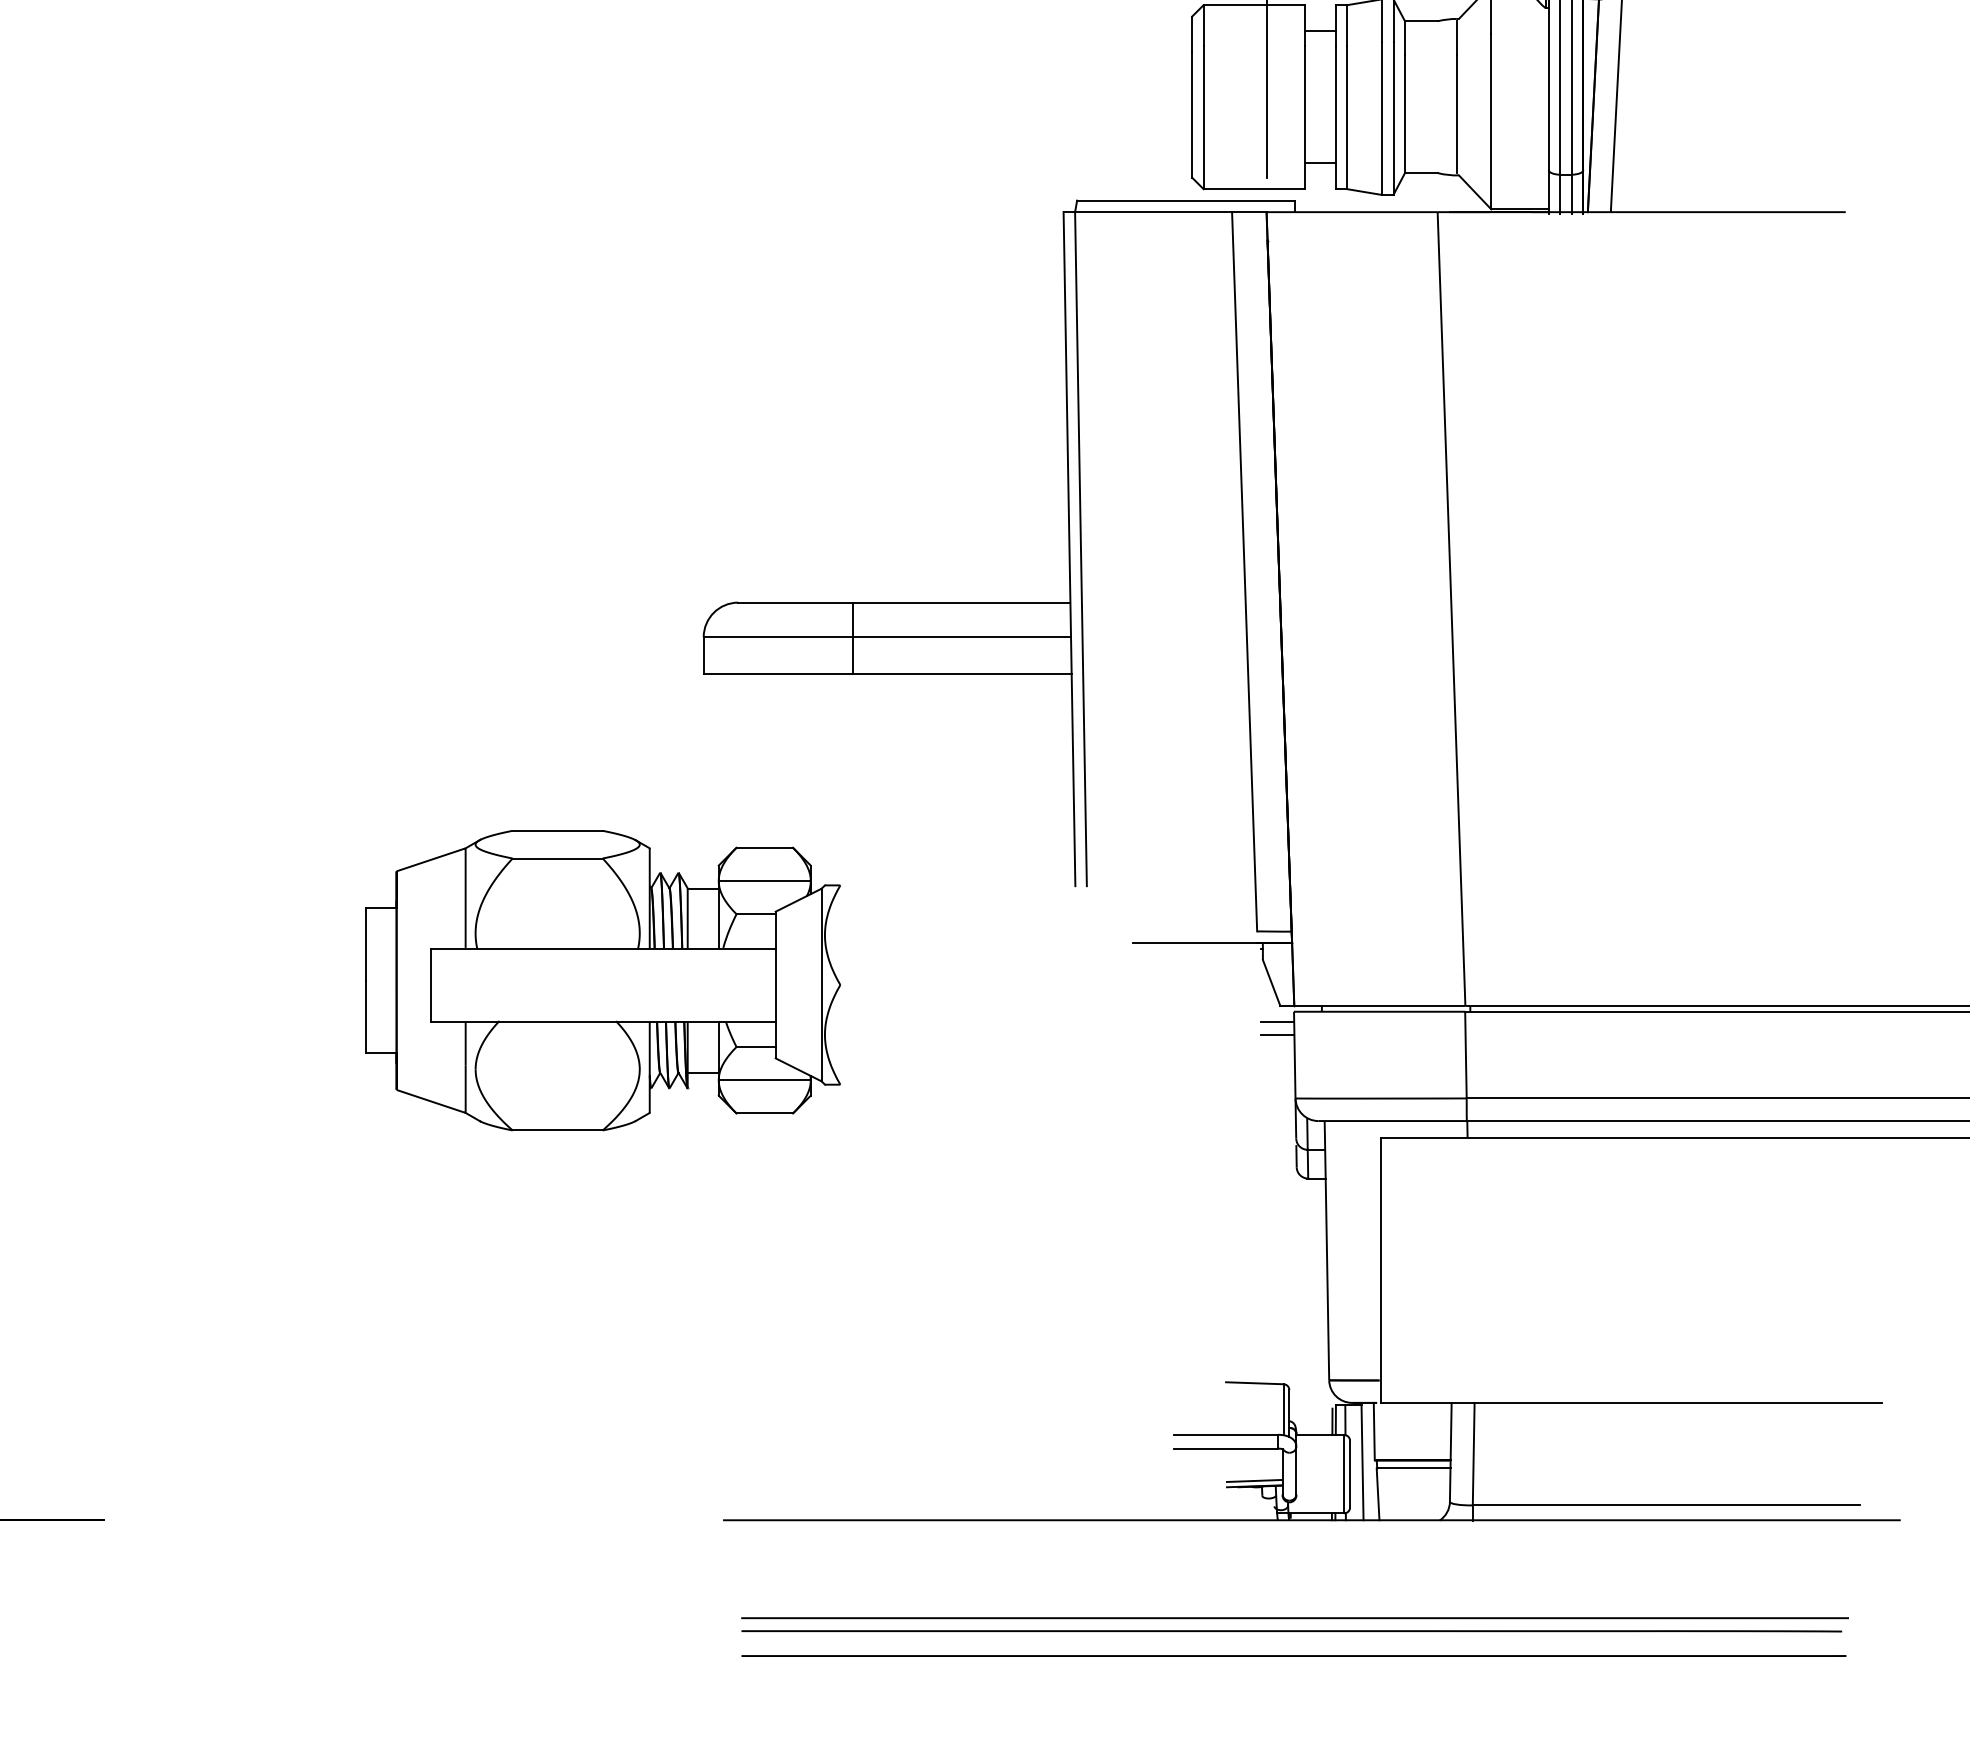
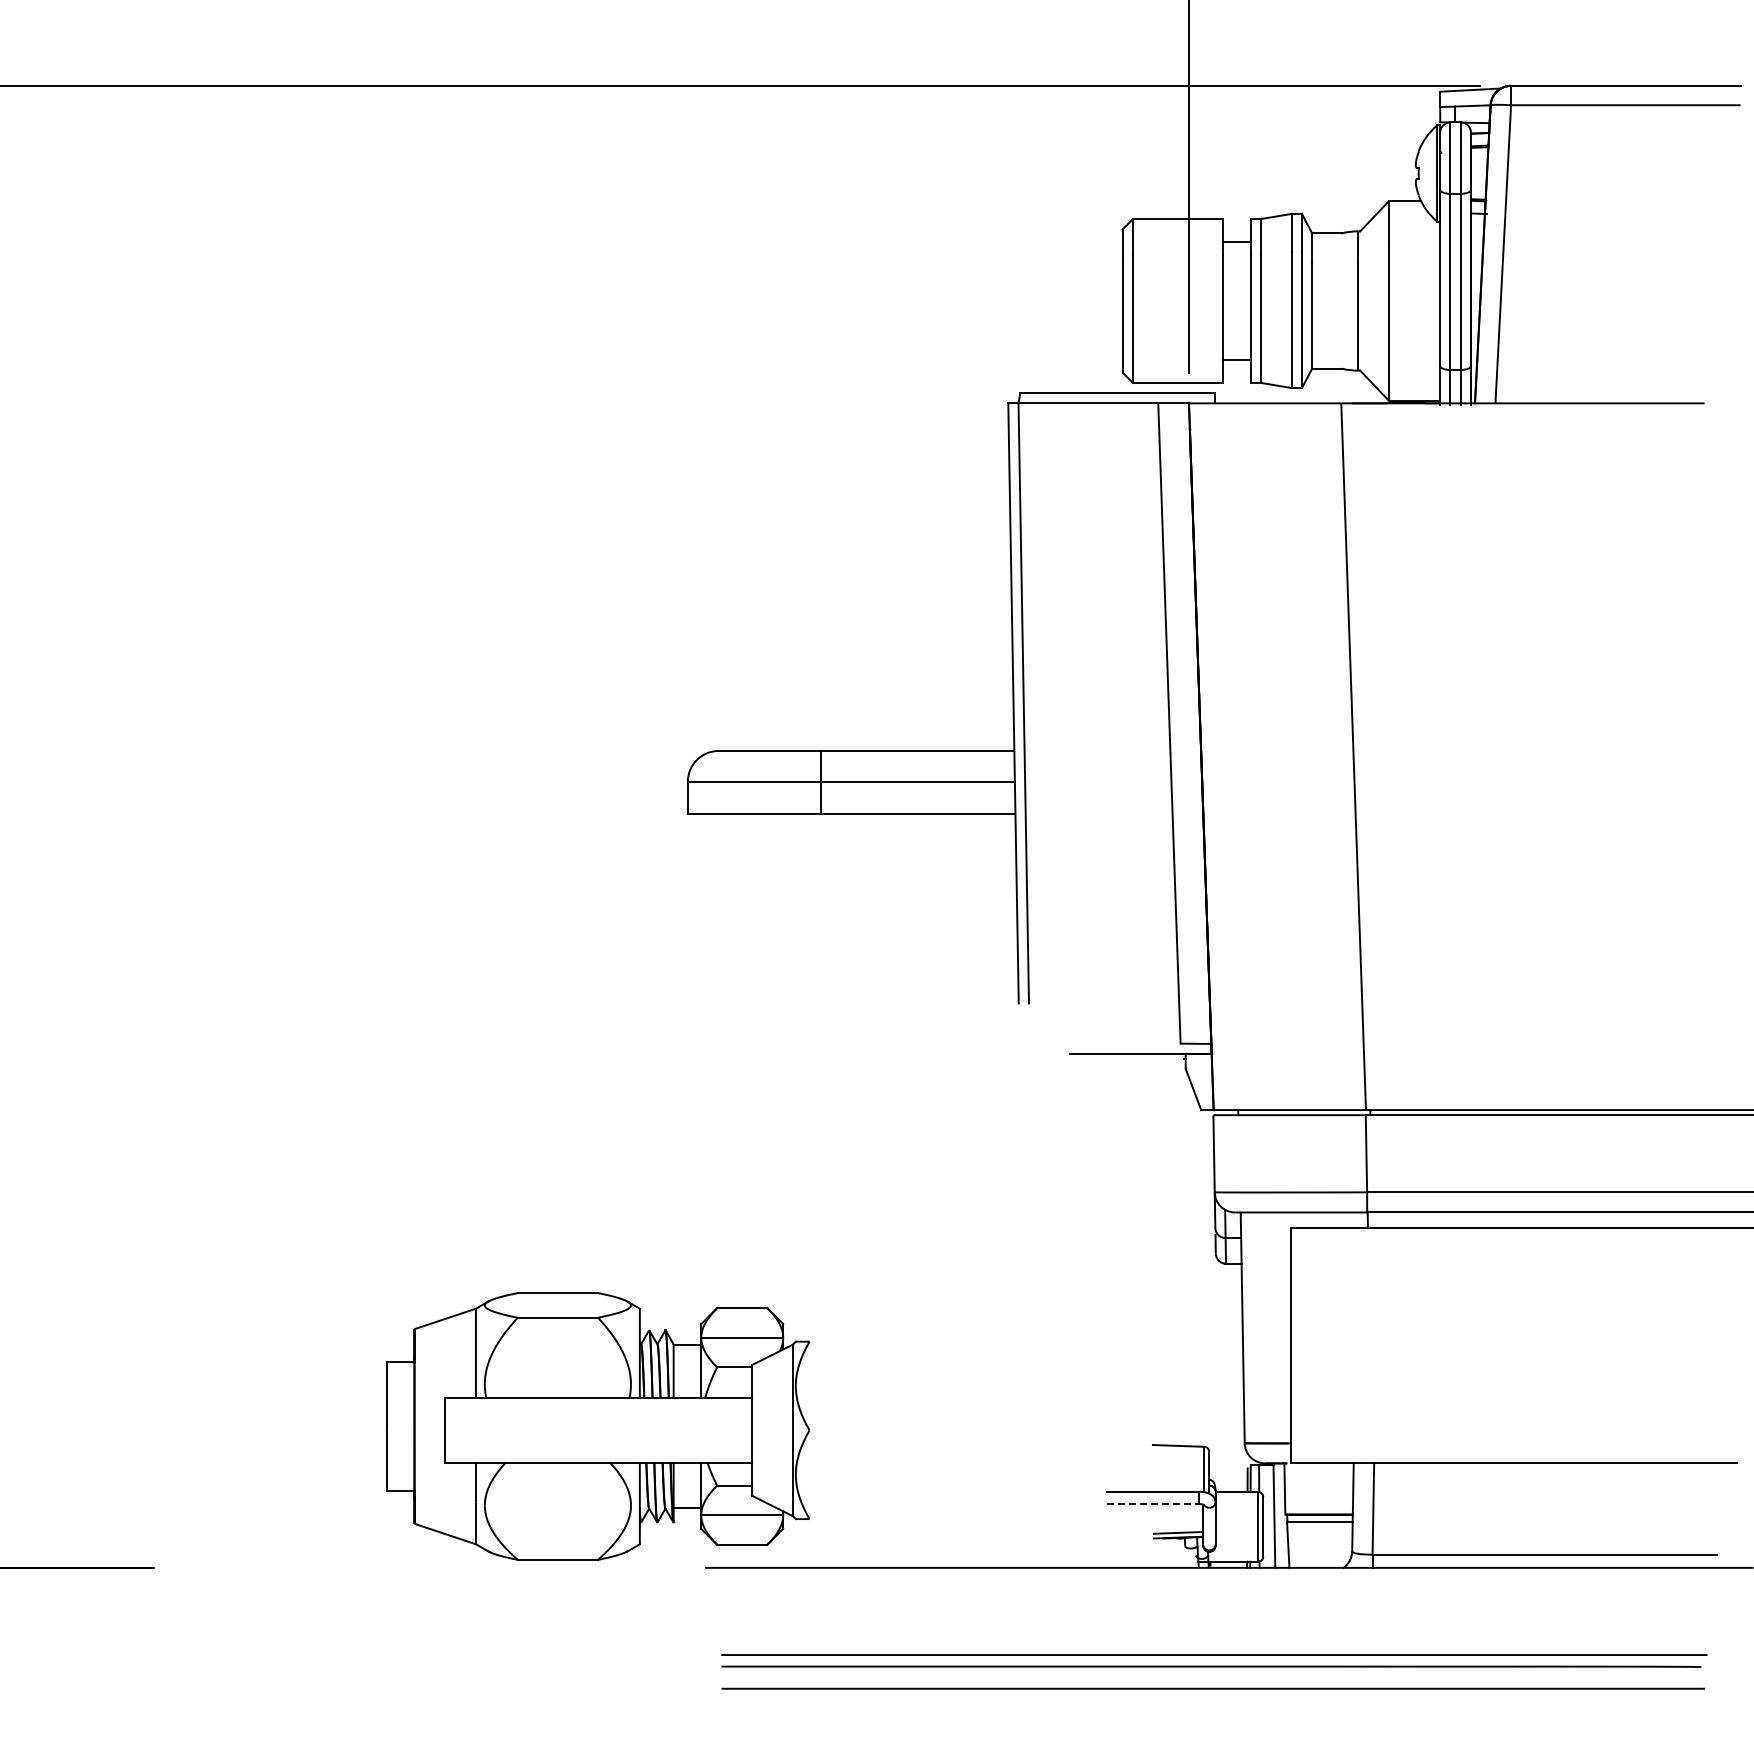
part: (603, 980) -> (598, 1426), moved
line: (1277, 1021) -> (1198, 1123), removed
line: (1277, 1035) -> (1198, 1136), removed
line: (1226, 1449) -> (1153, 1504), solid -> dashed

